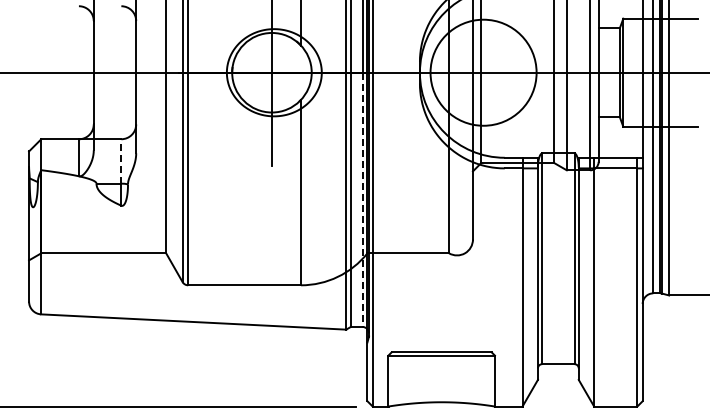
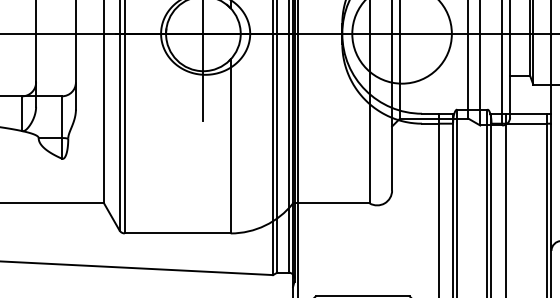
line: (121, 160) -> (62, 116), dashed -> solid
line: (362, 200) -> (288, 153), dashed -> solid

